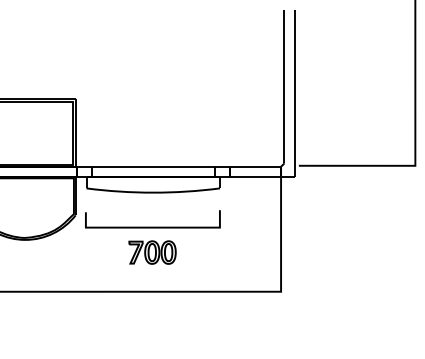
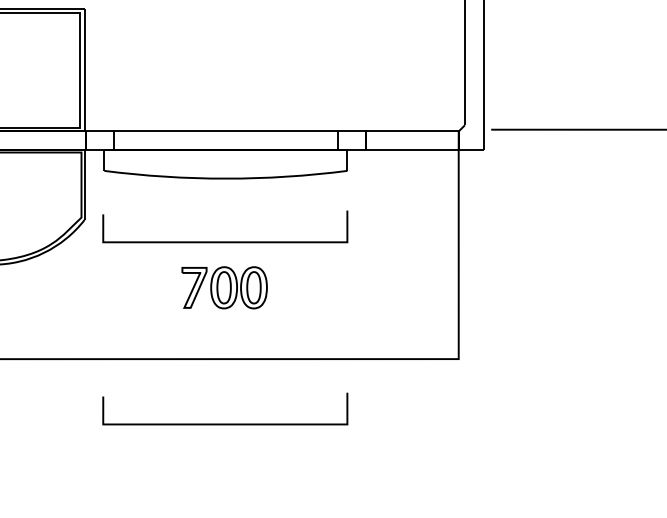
curve: (152, 326) -> (224, 422), added

